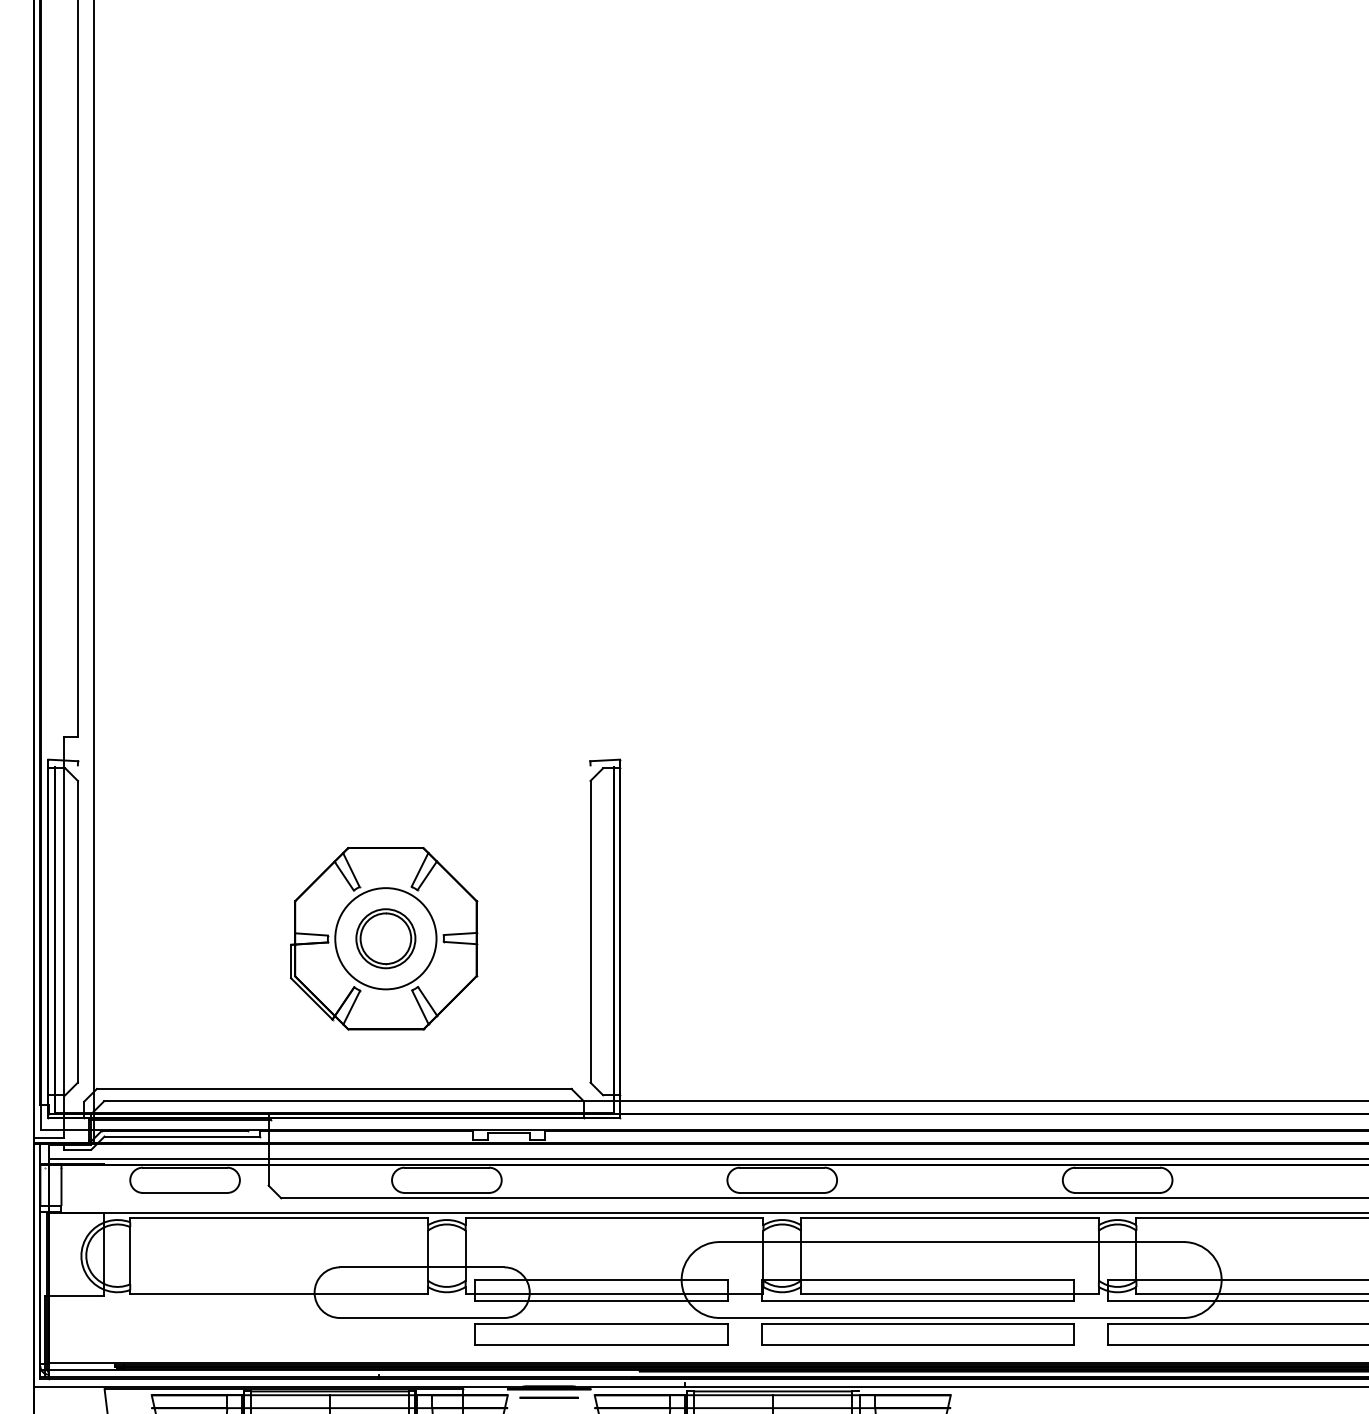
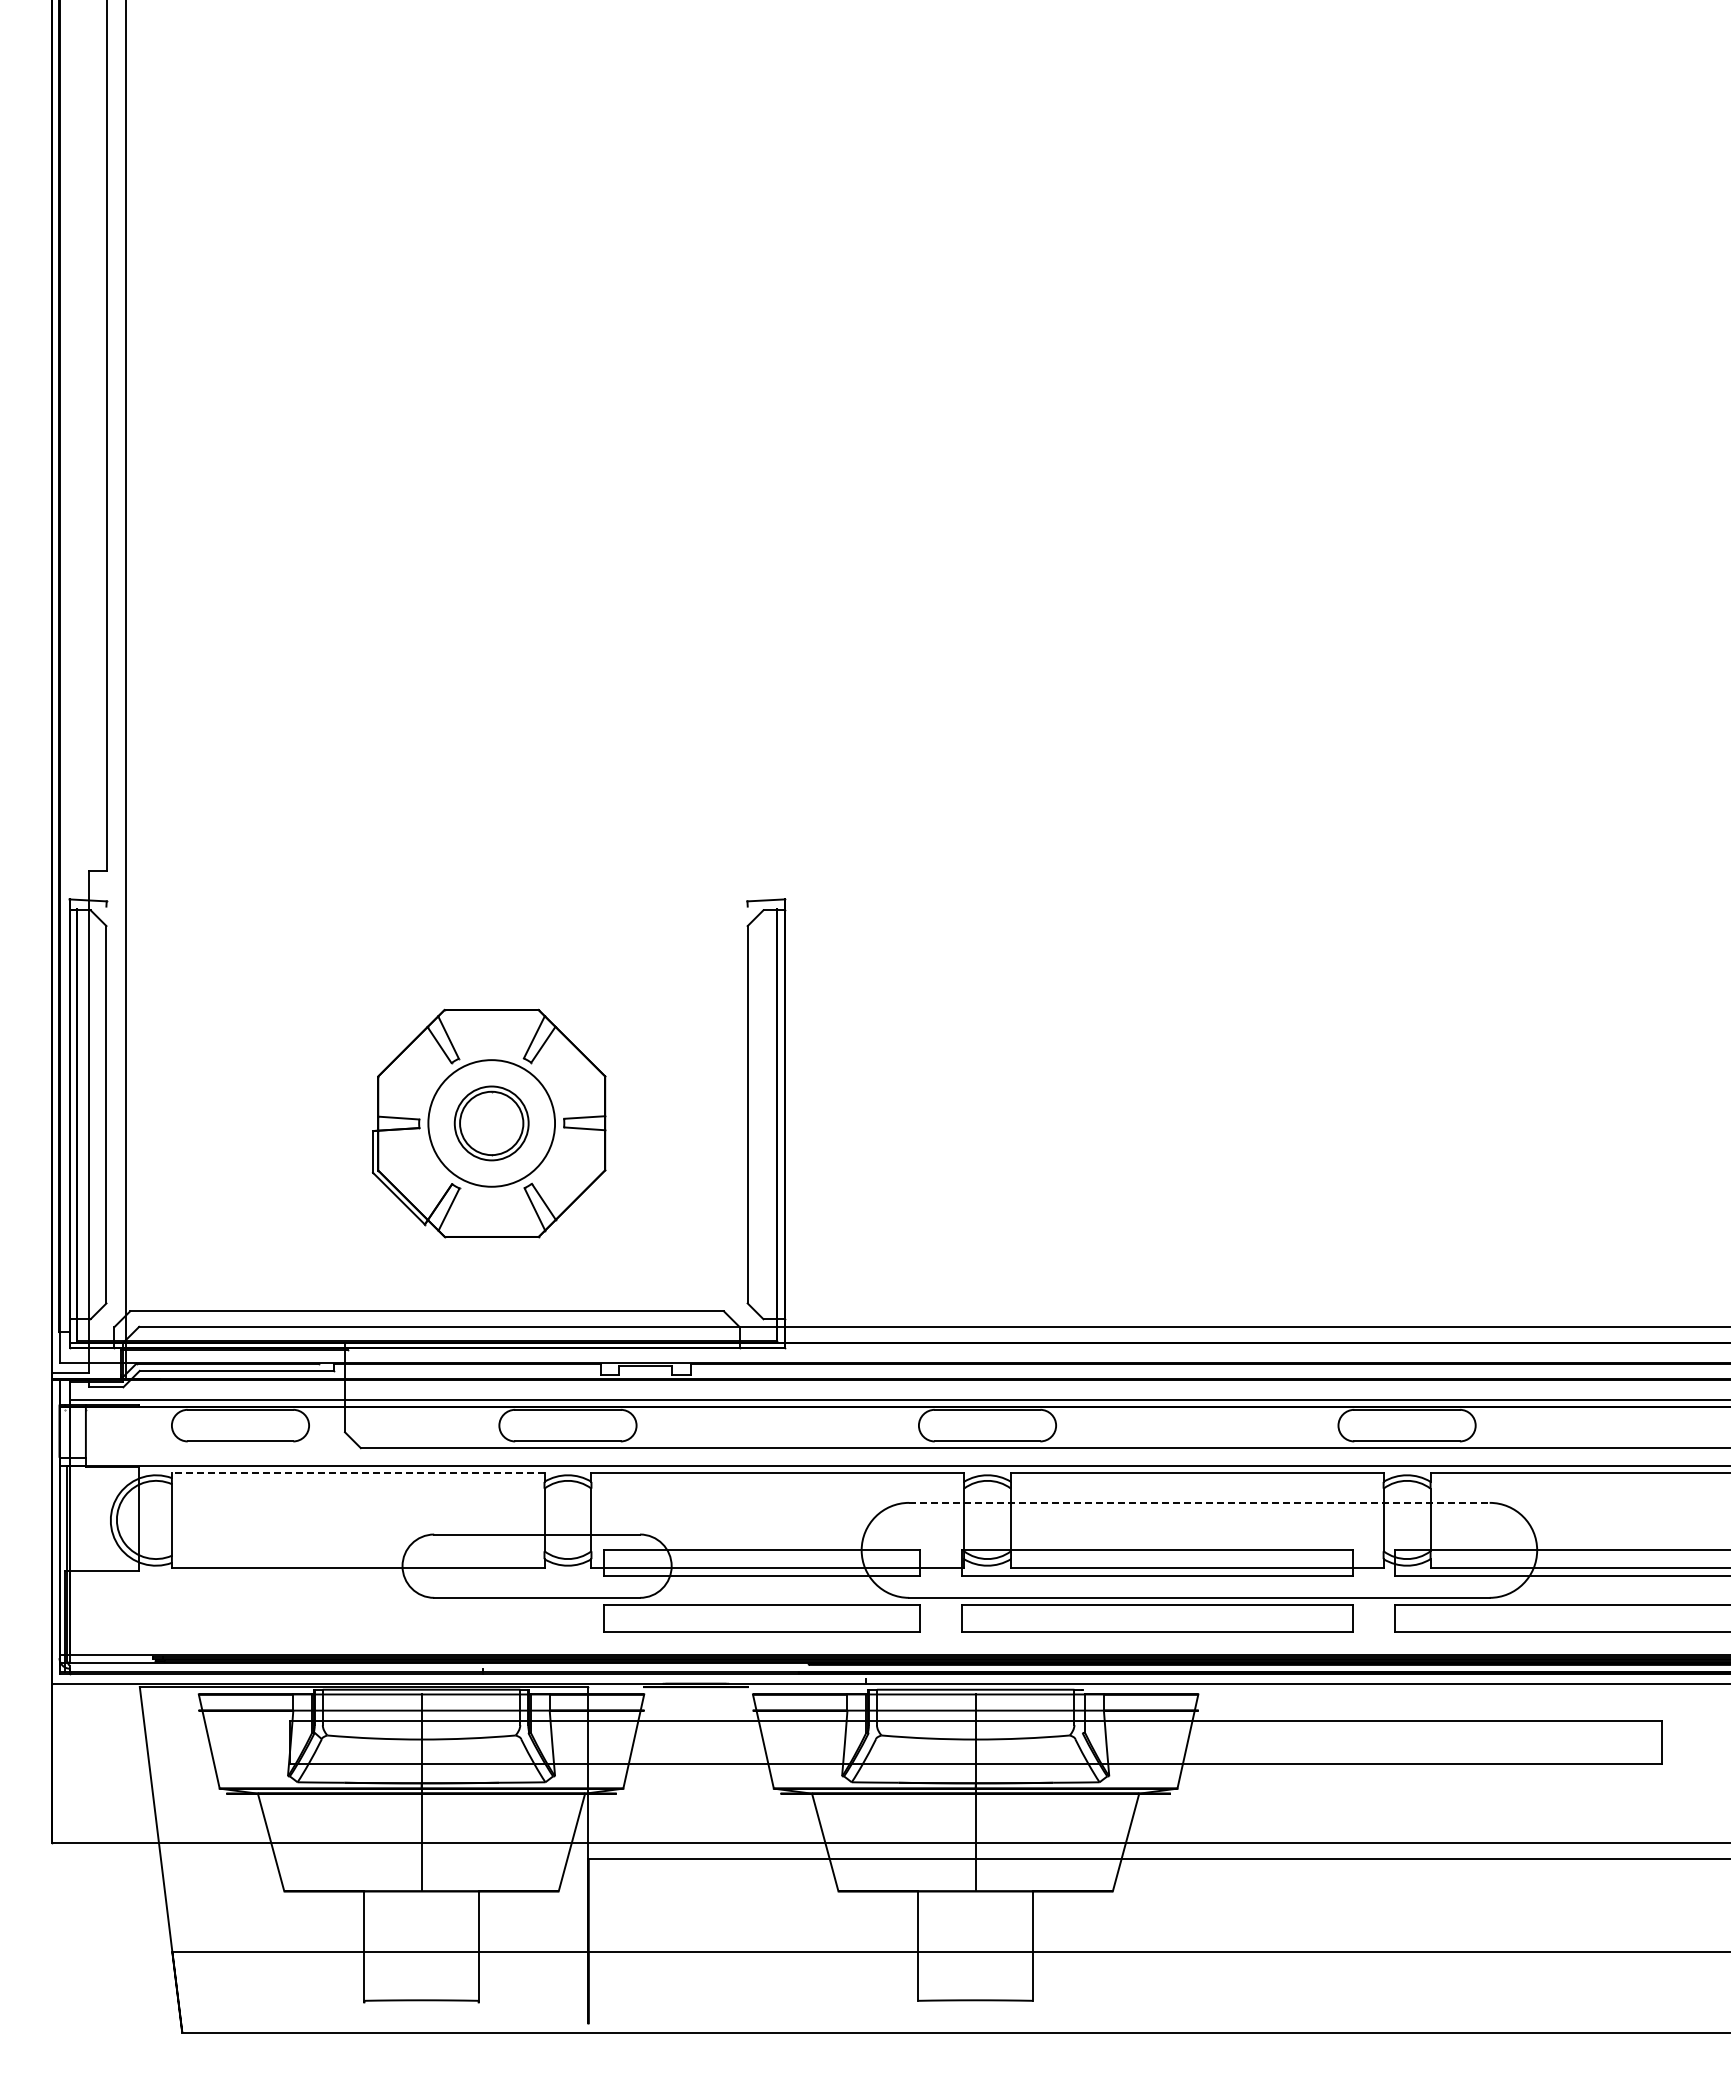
line: (278, 1218) -> (357, 1473), solid -> dashed
line: (951, 1241) -> (1199, 1502), solid -> dashed
circle: (548, 1397) -> (695, 1697), removed

